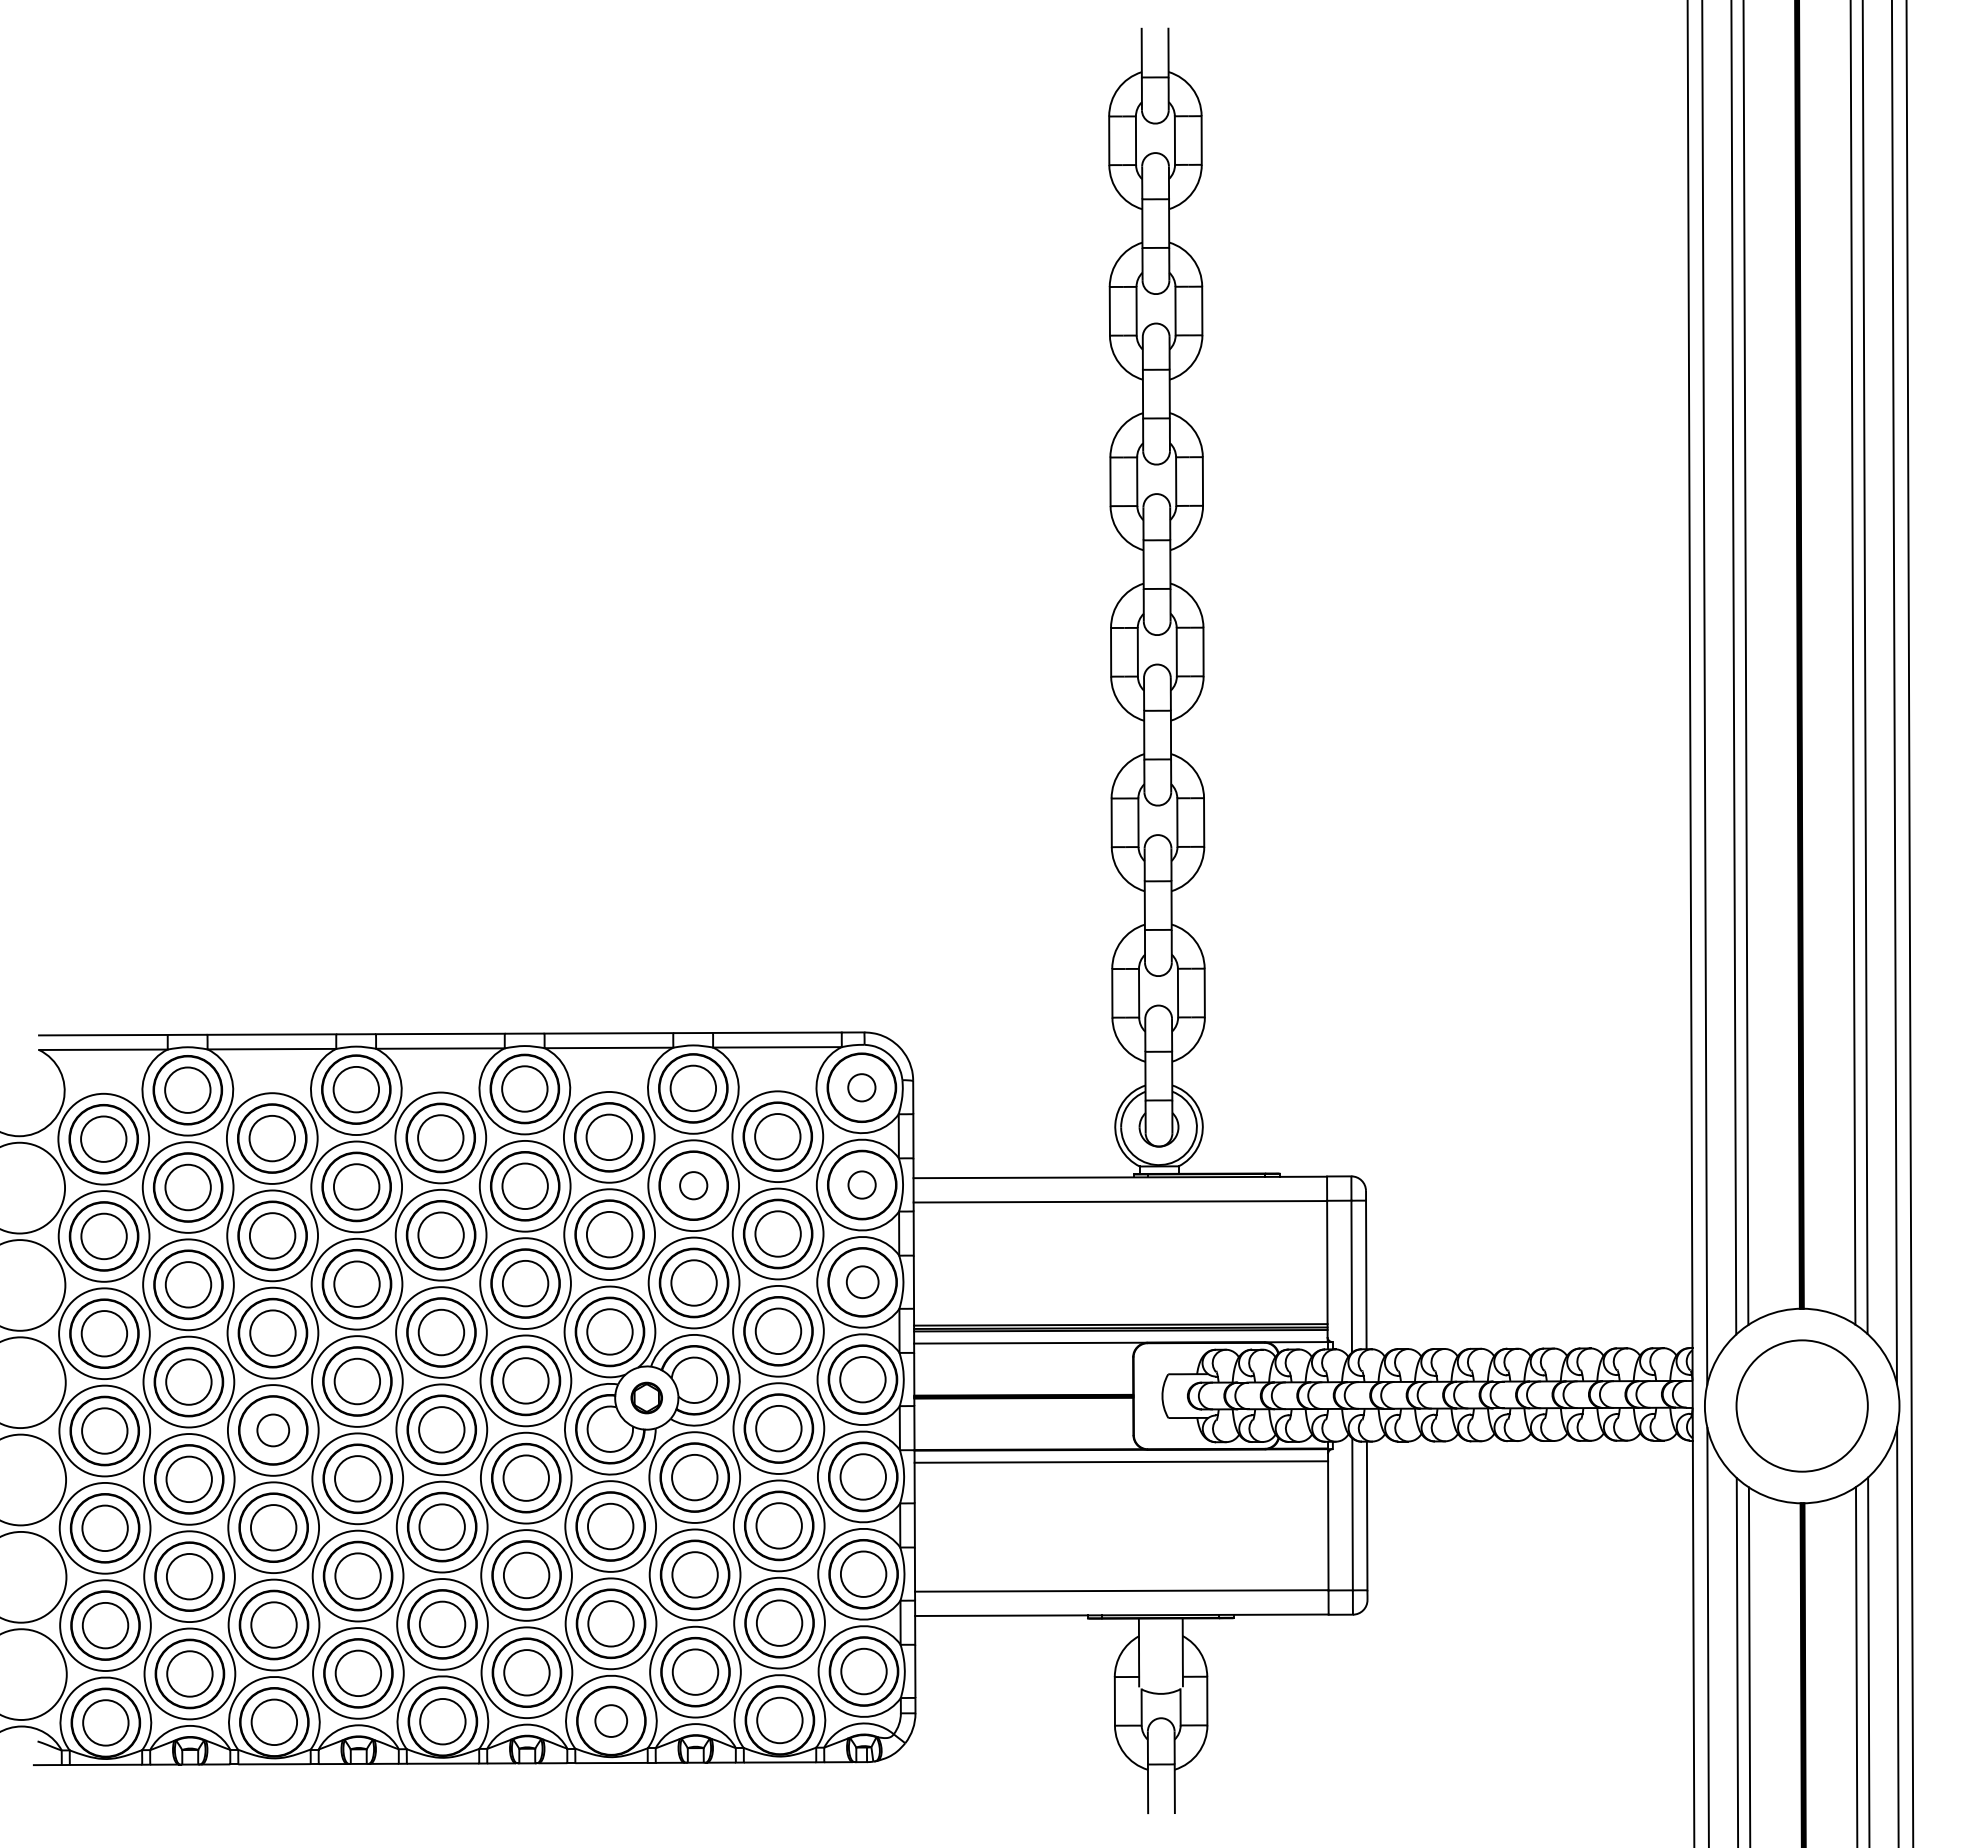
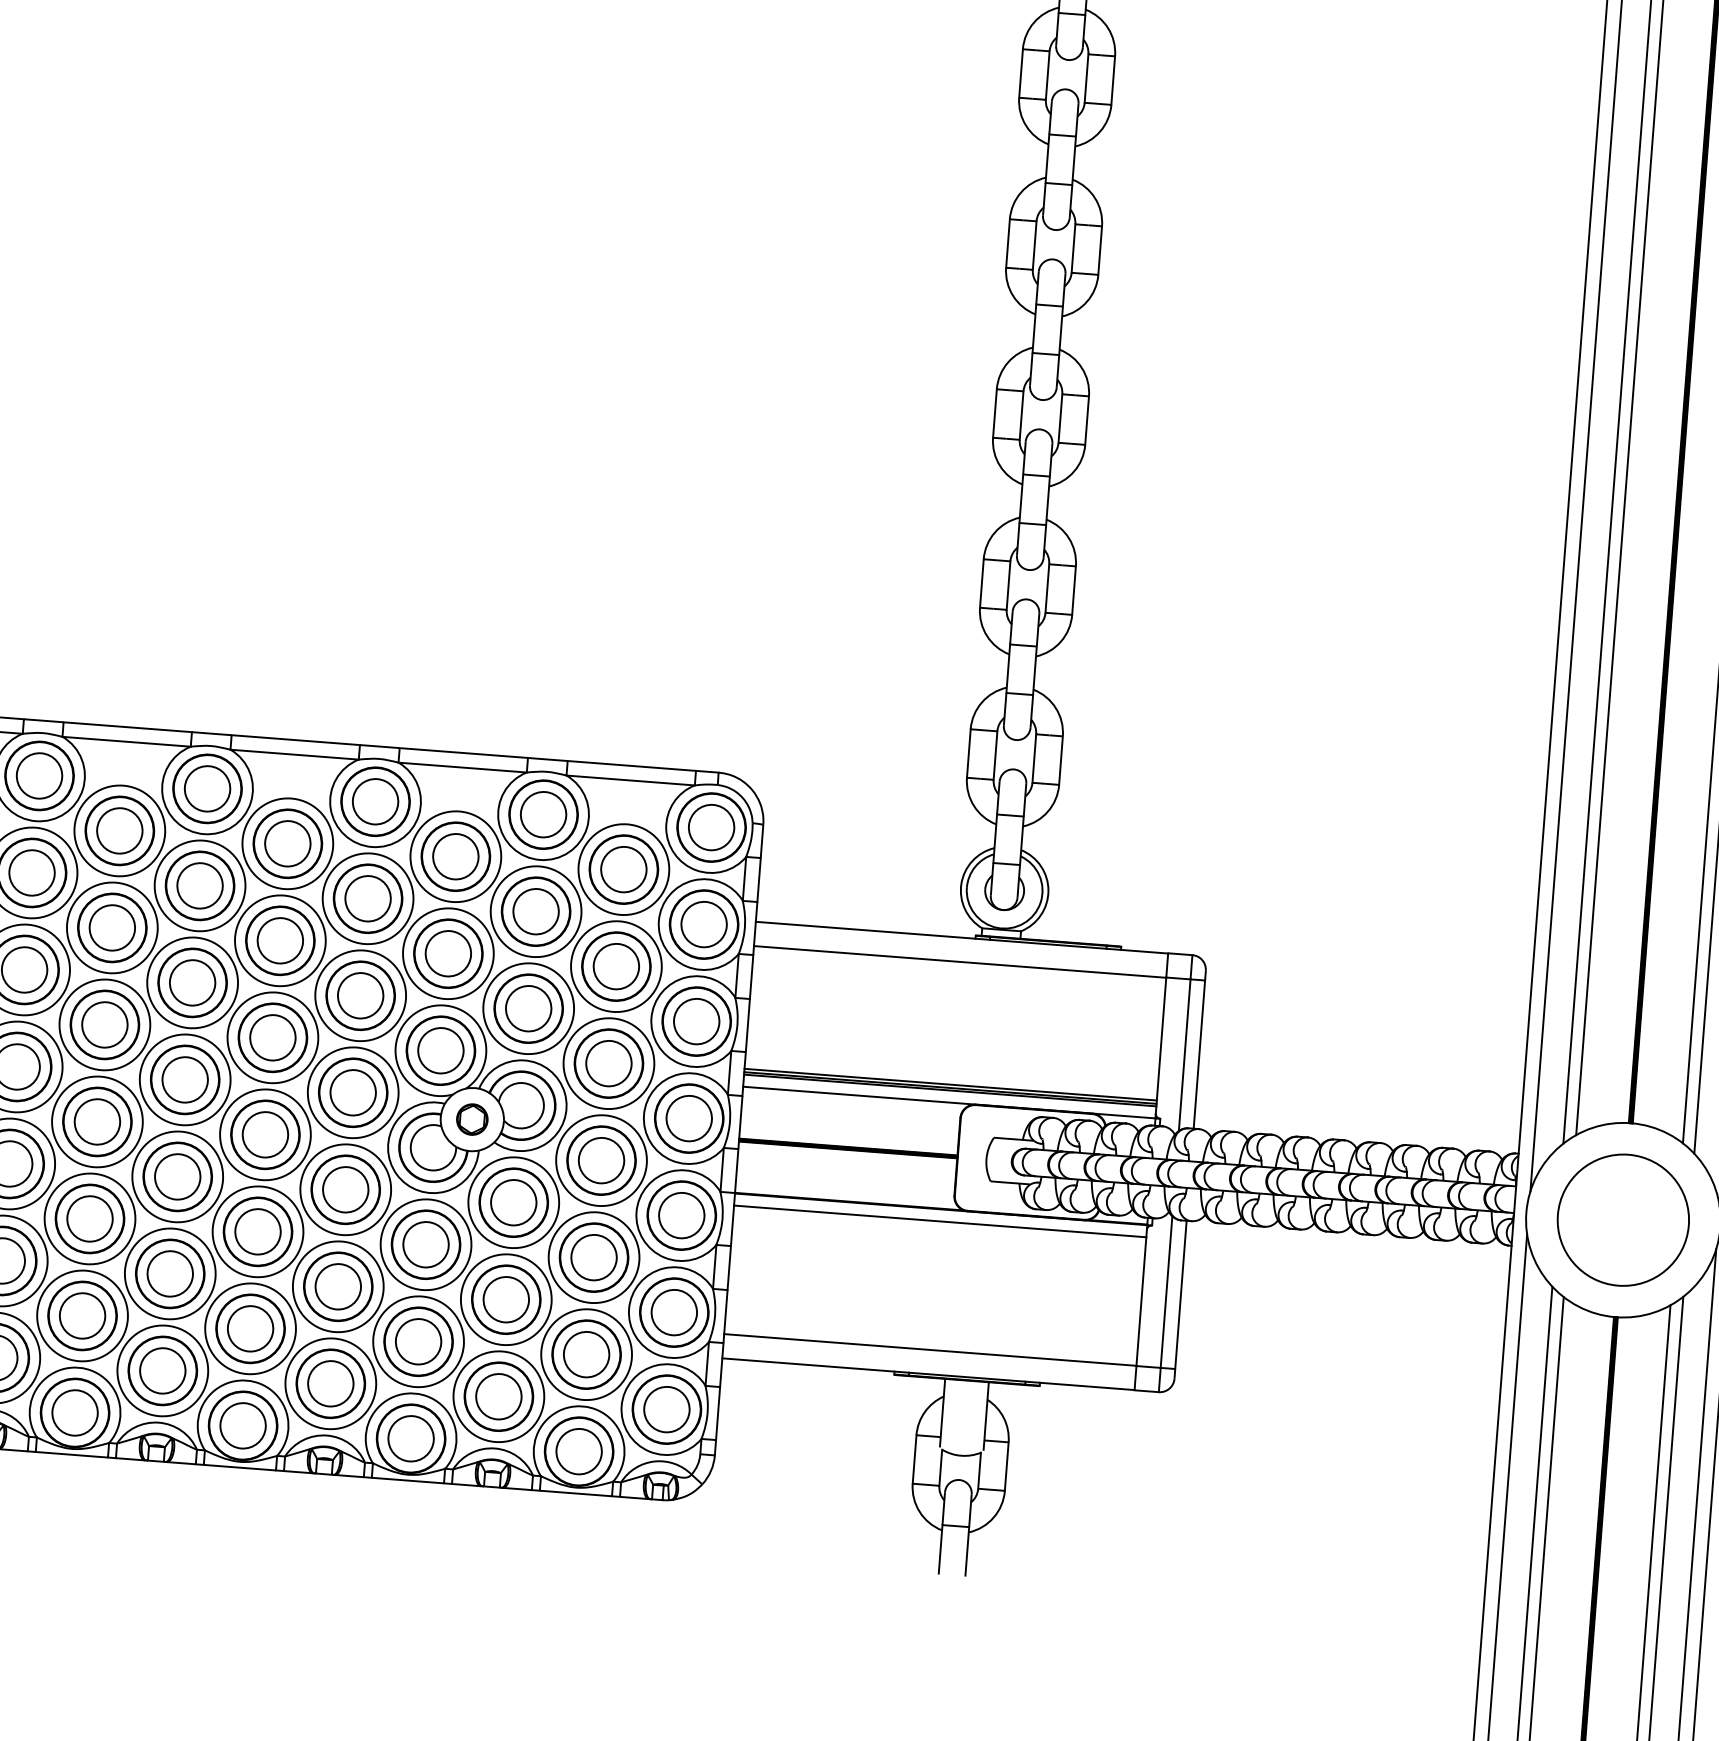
circle: (861, 1087) -> (711, 827), size x1.67
circle: (861, 1184) -> (703, 923), size x1.67
circle: (693, 1185) -> (535, 911), size x1.67
circle: (862, 1281) -> (696, 1020), size x1.43
circle: (273, 1430) -> (97, 1122), size x1.43
circle: (610, 1720) -> (410, 1438), size x1.43

